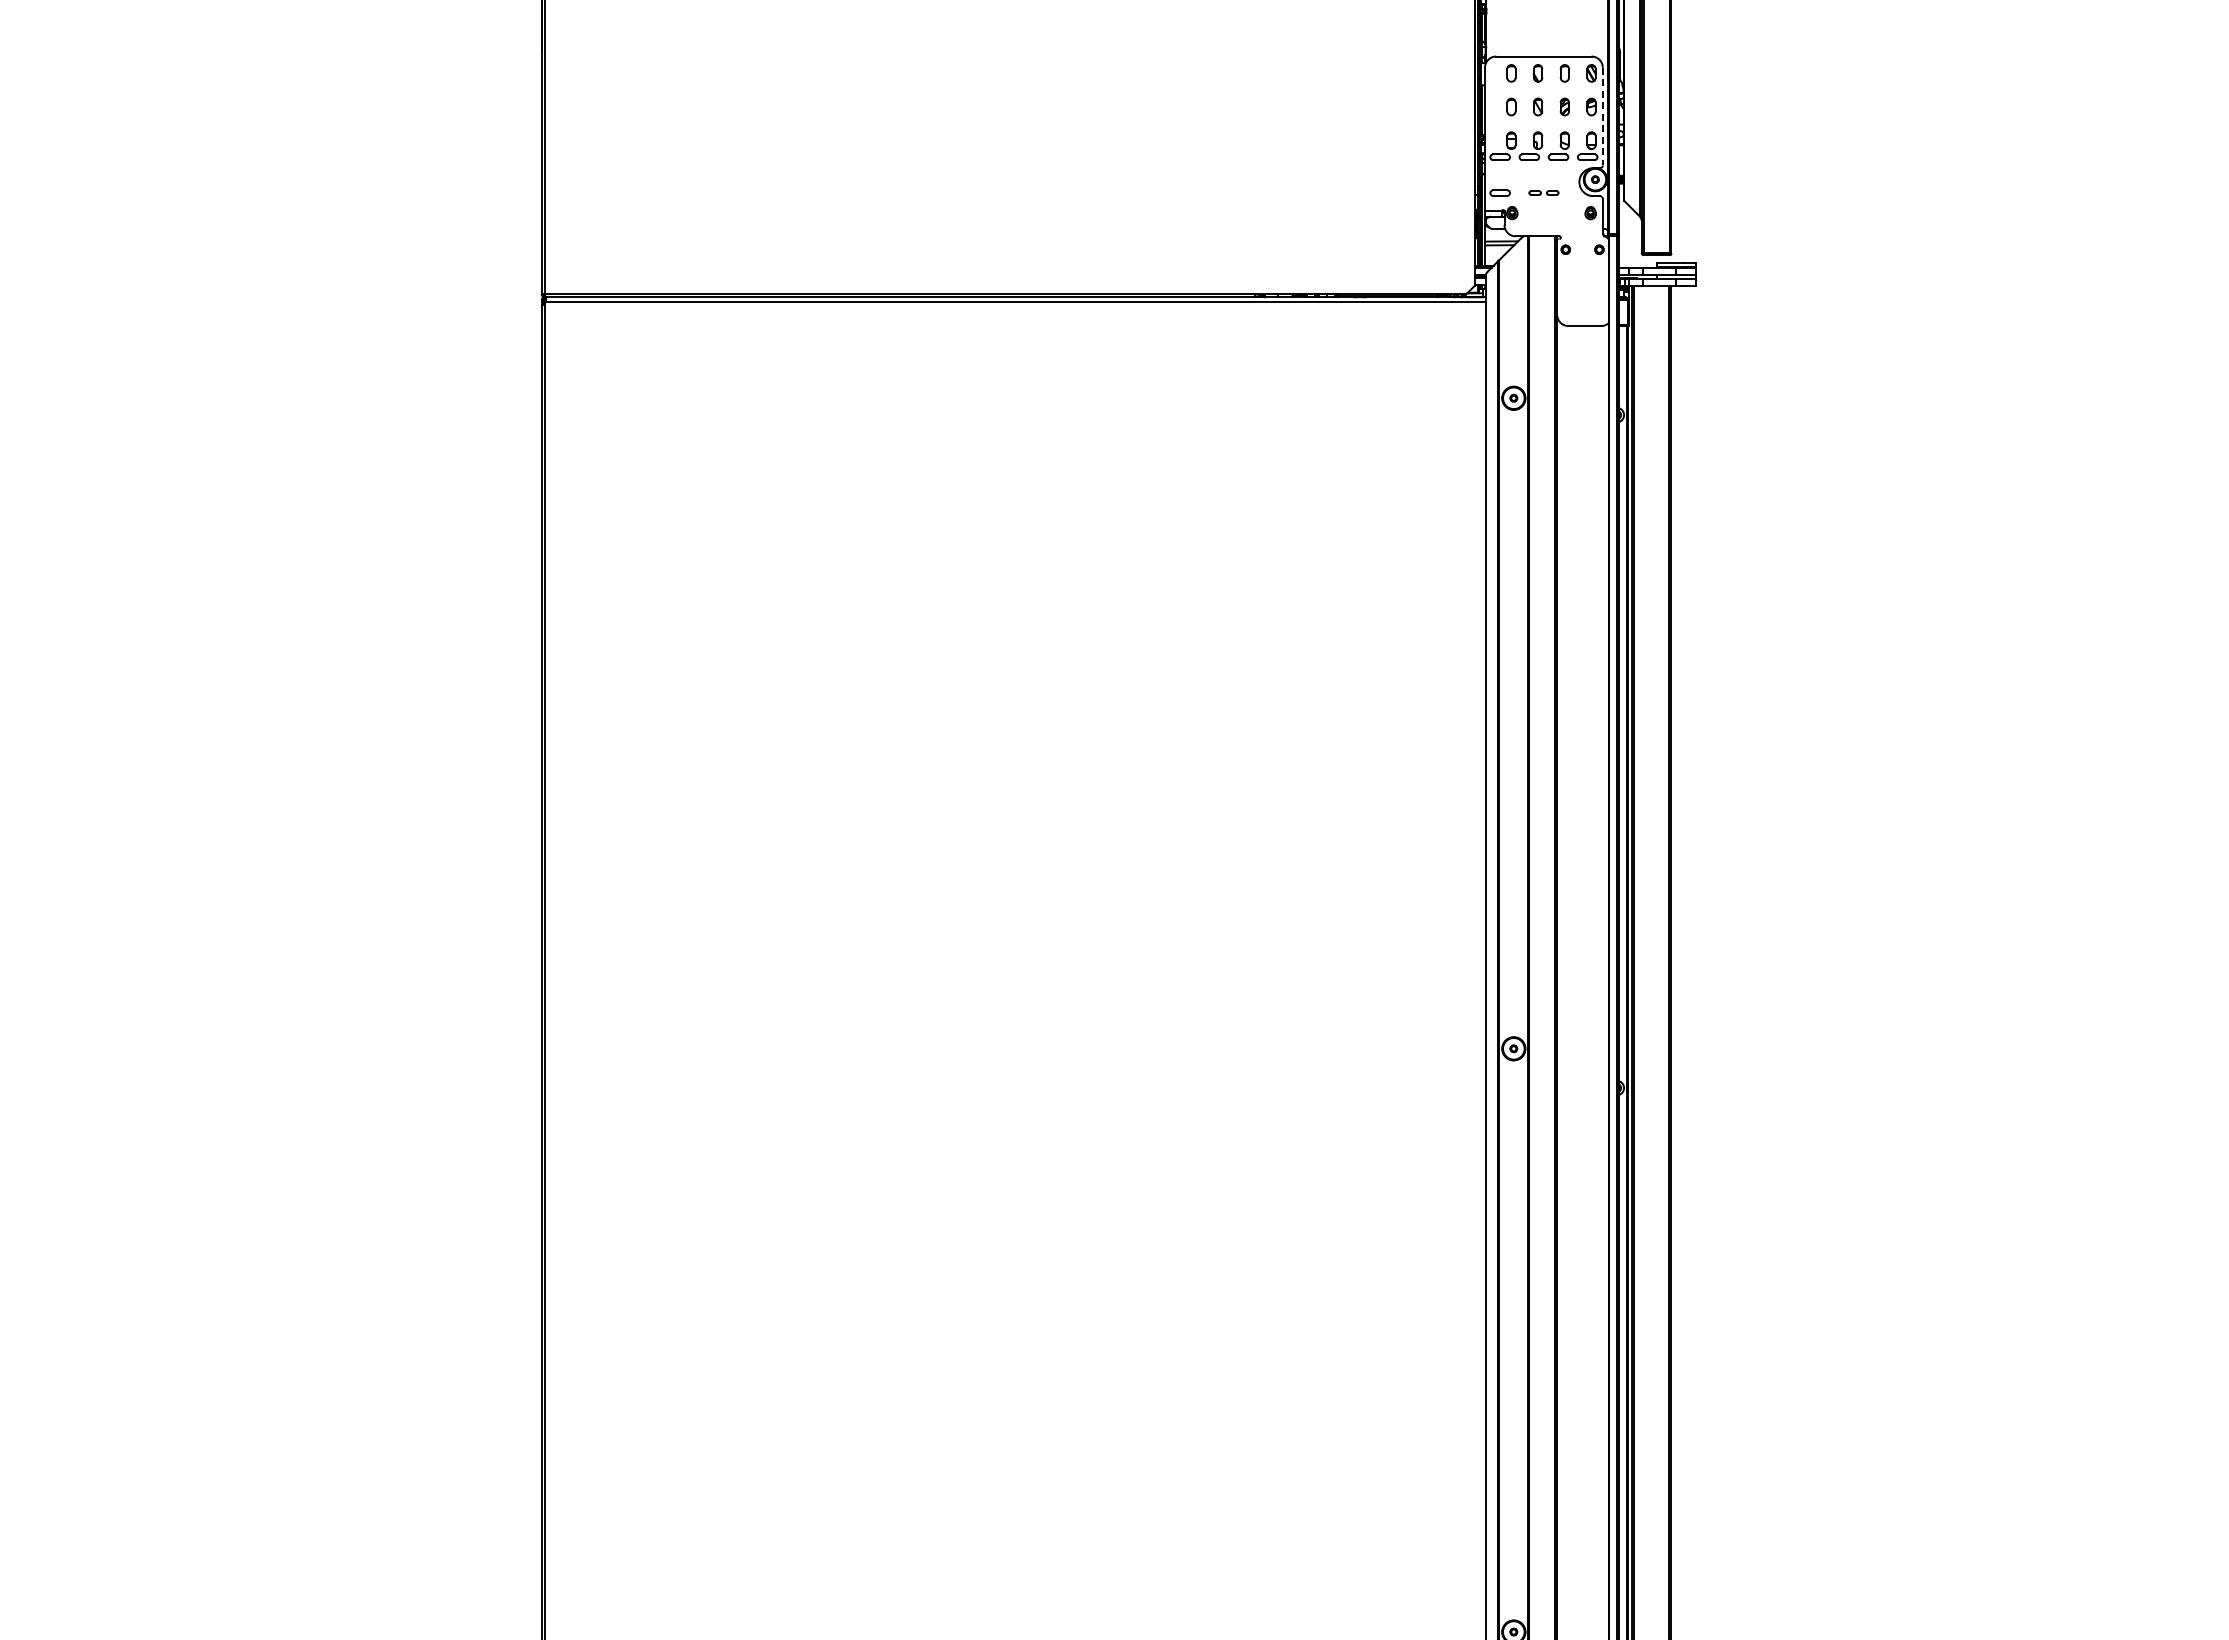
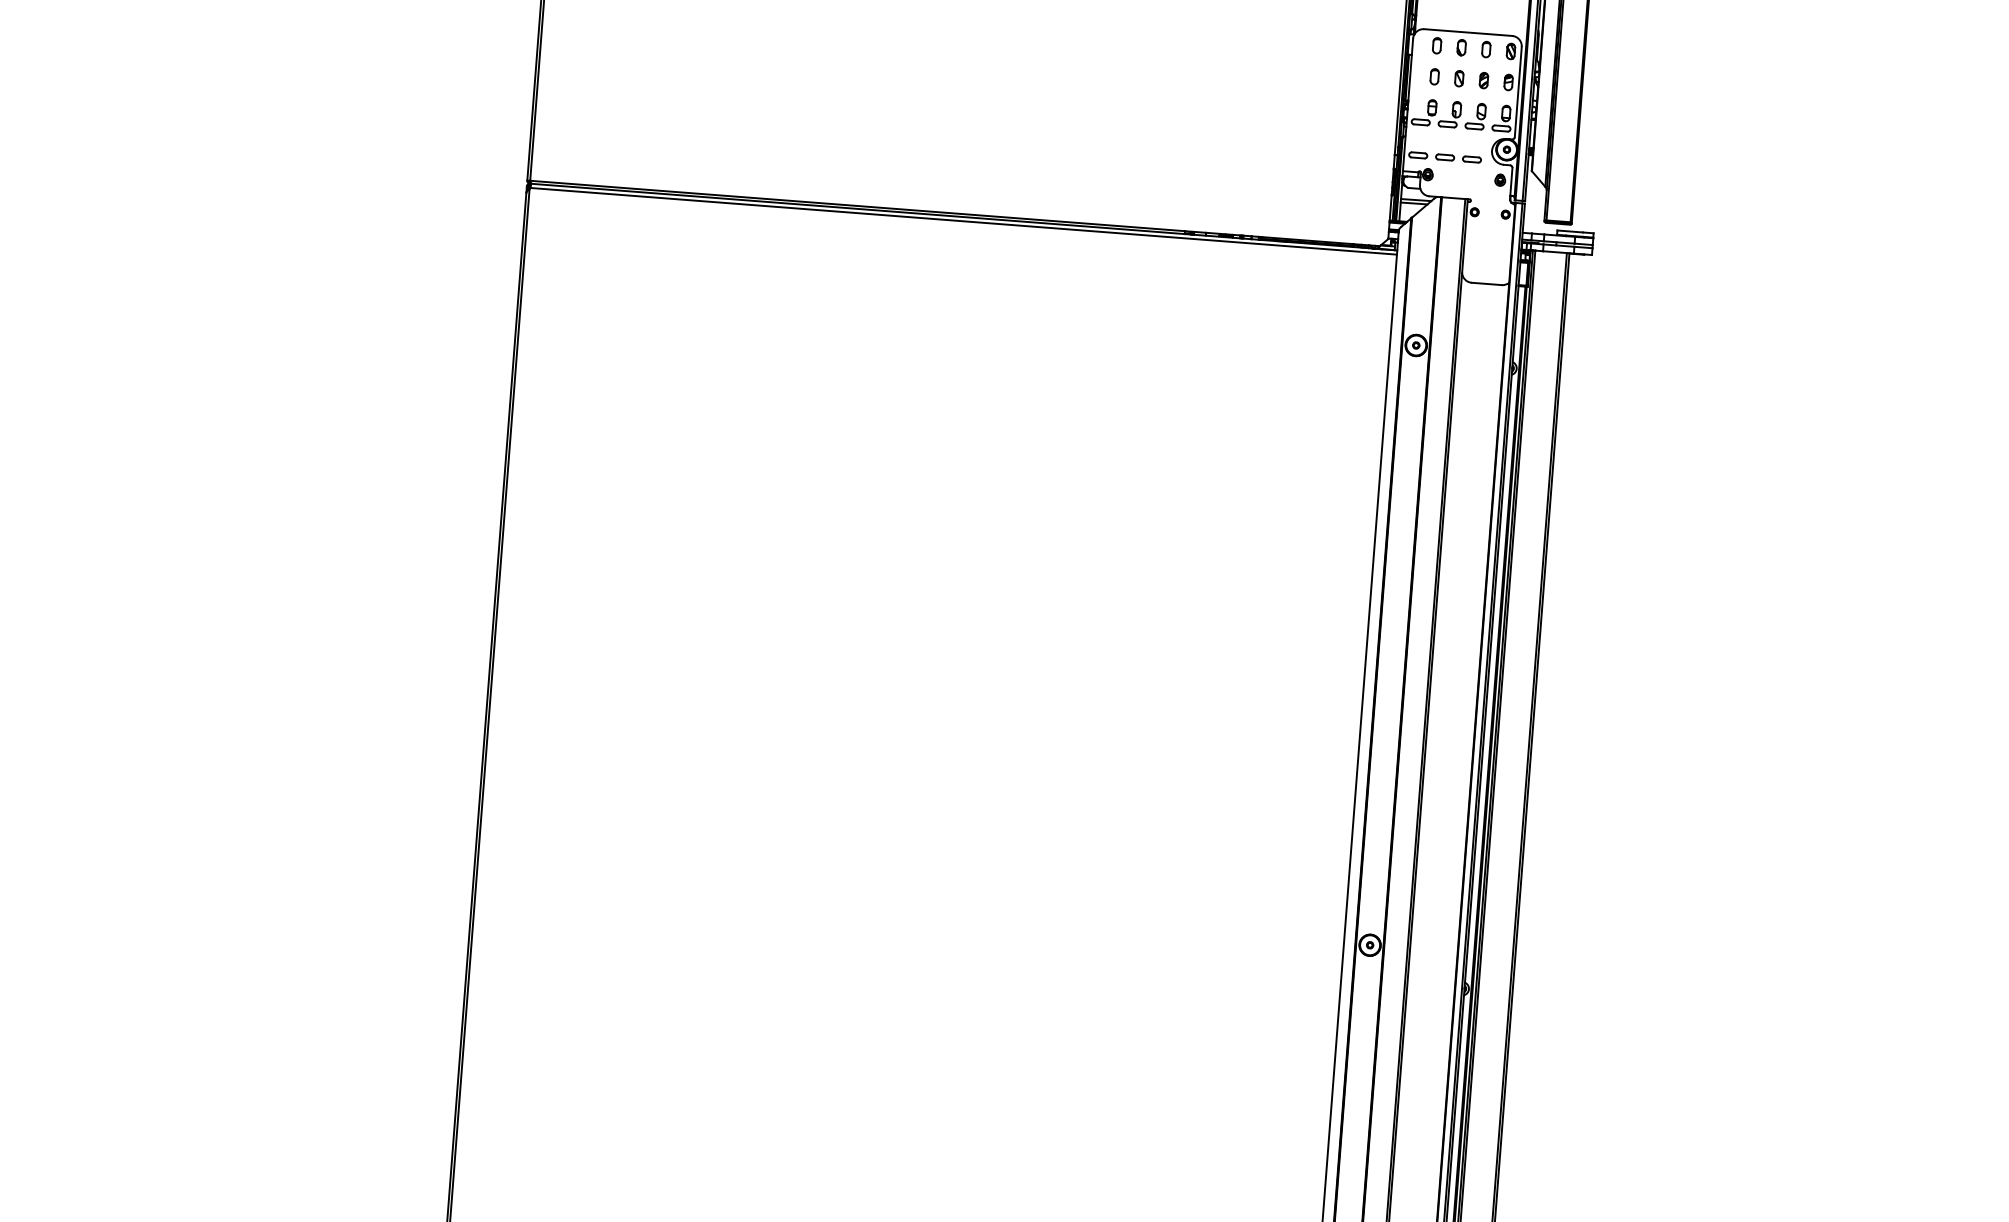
line: (1602, 116) -> (1518, 92), dashed -> solid
part: (1543, 192) -> (1458, 157), size x1.67

